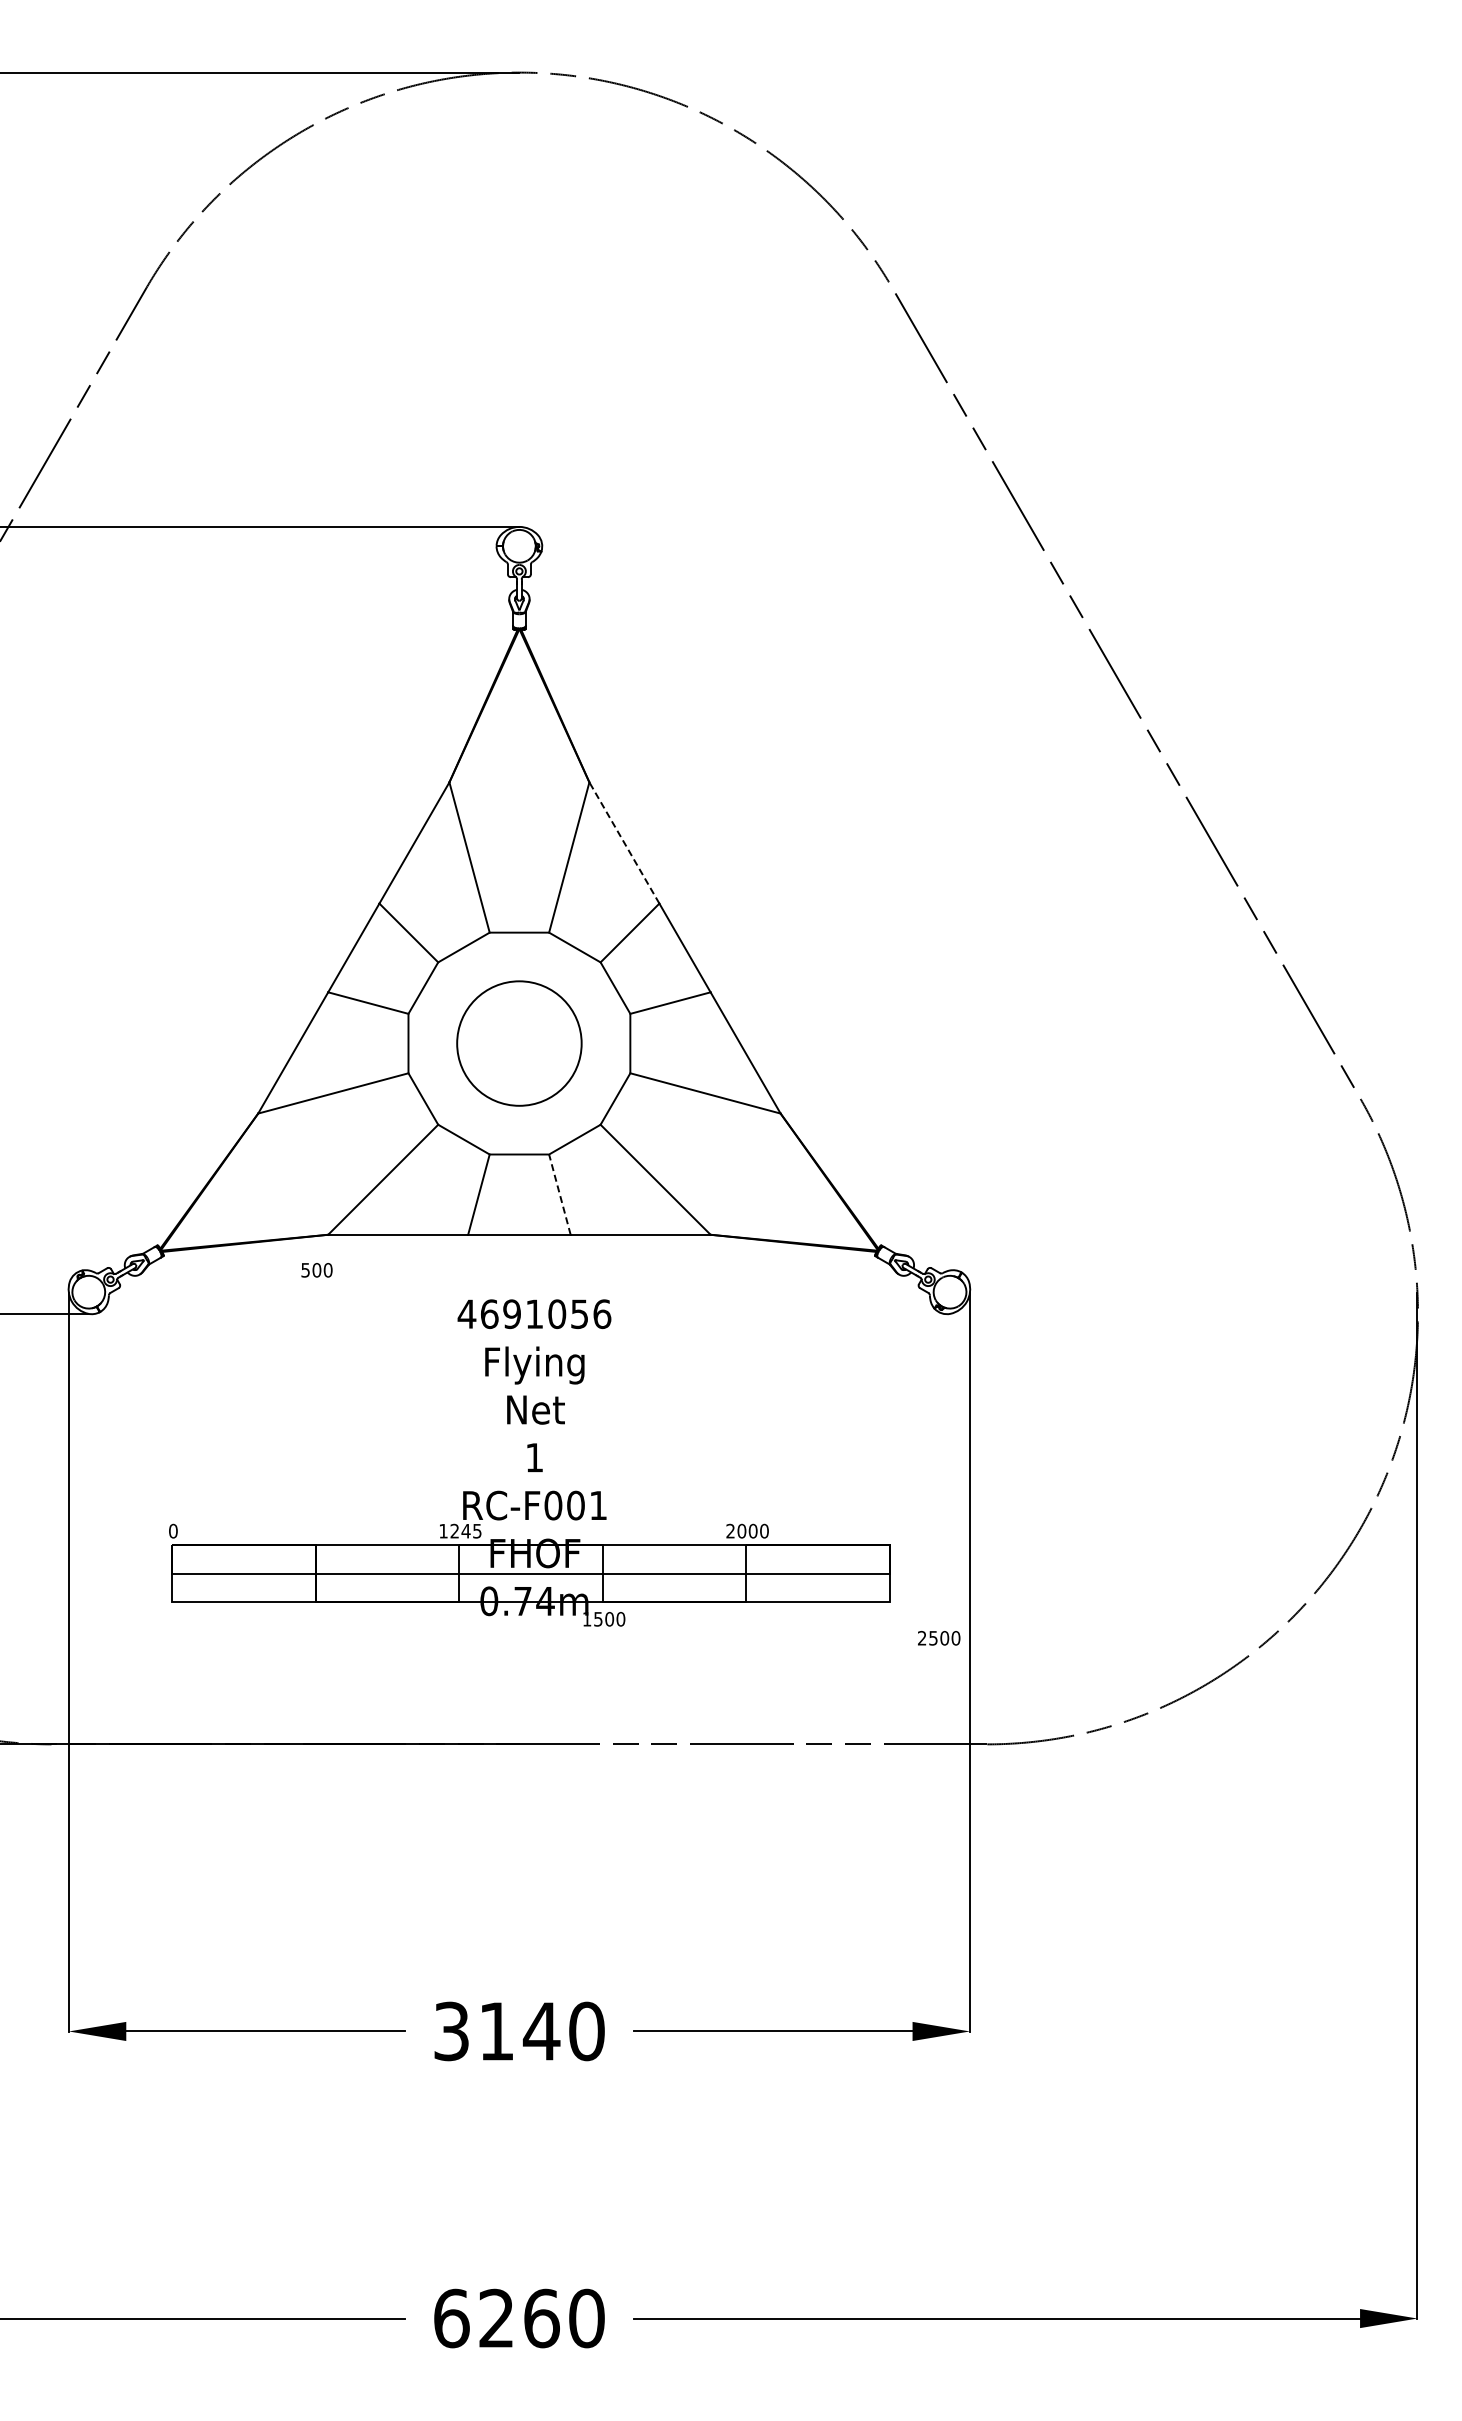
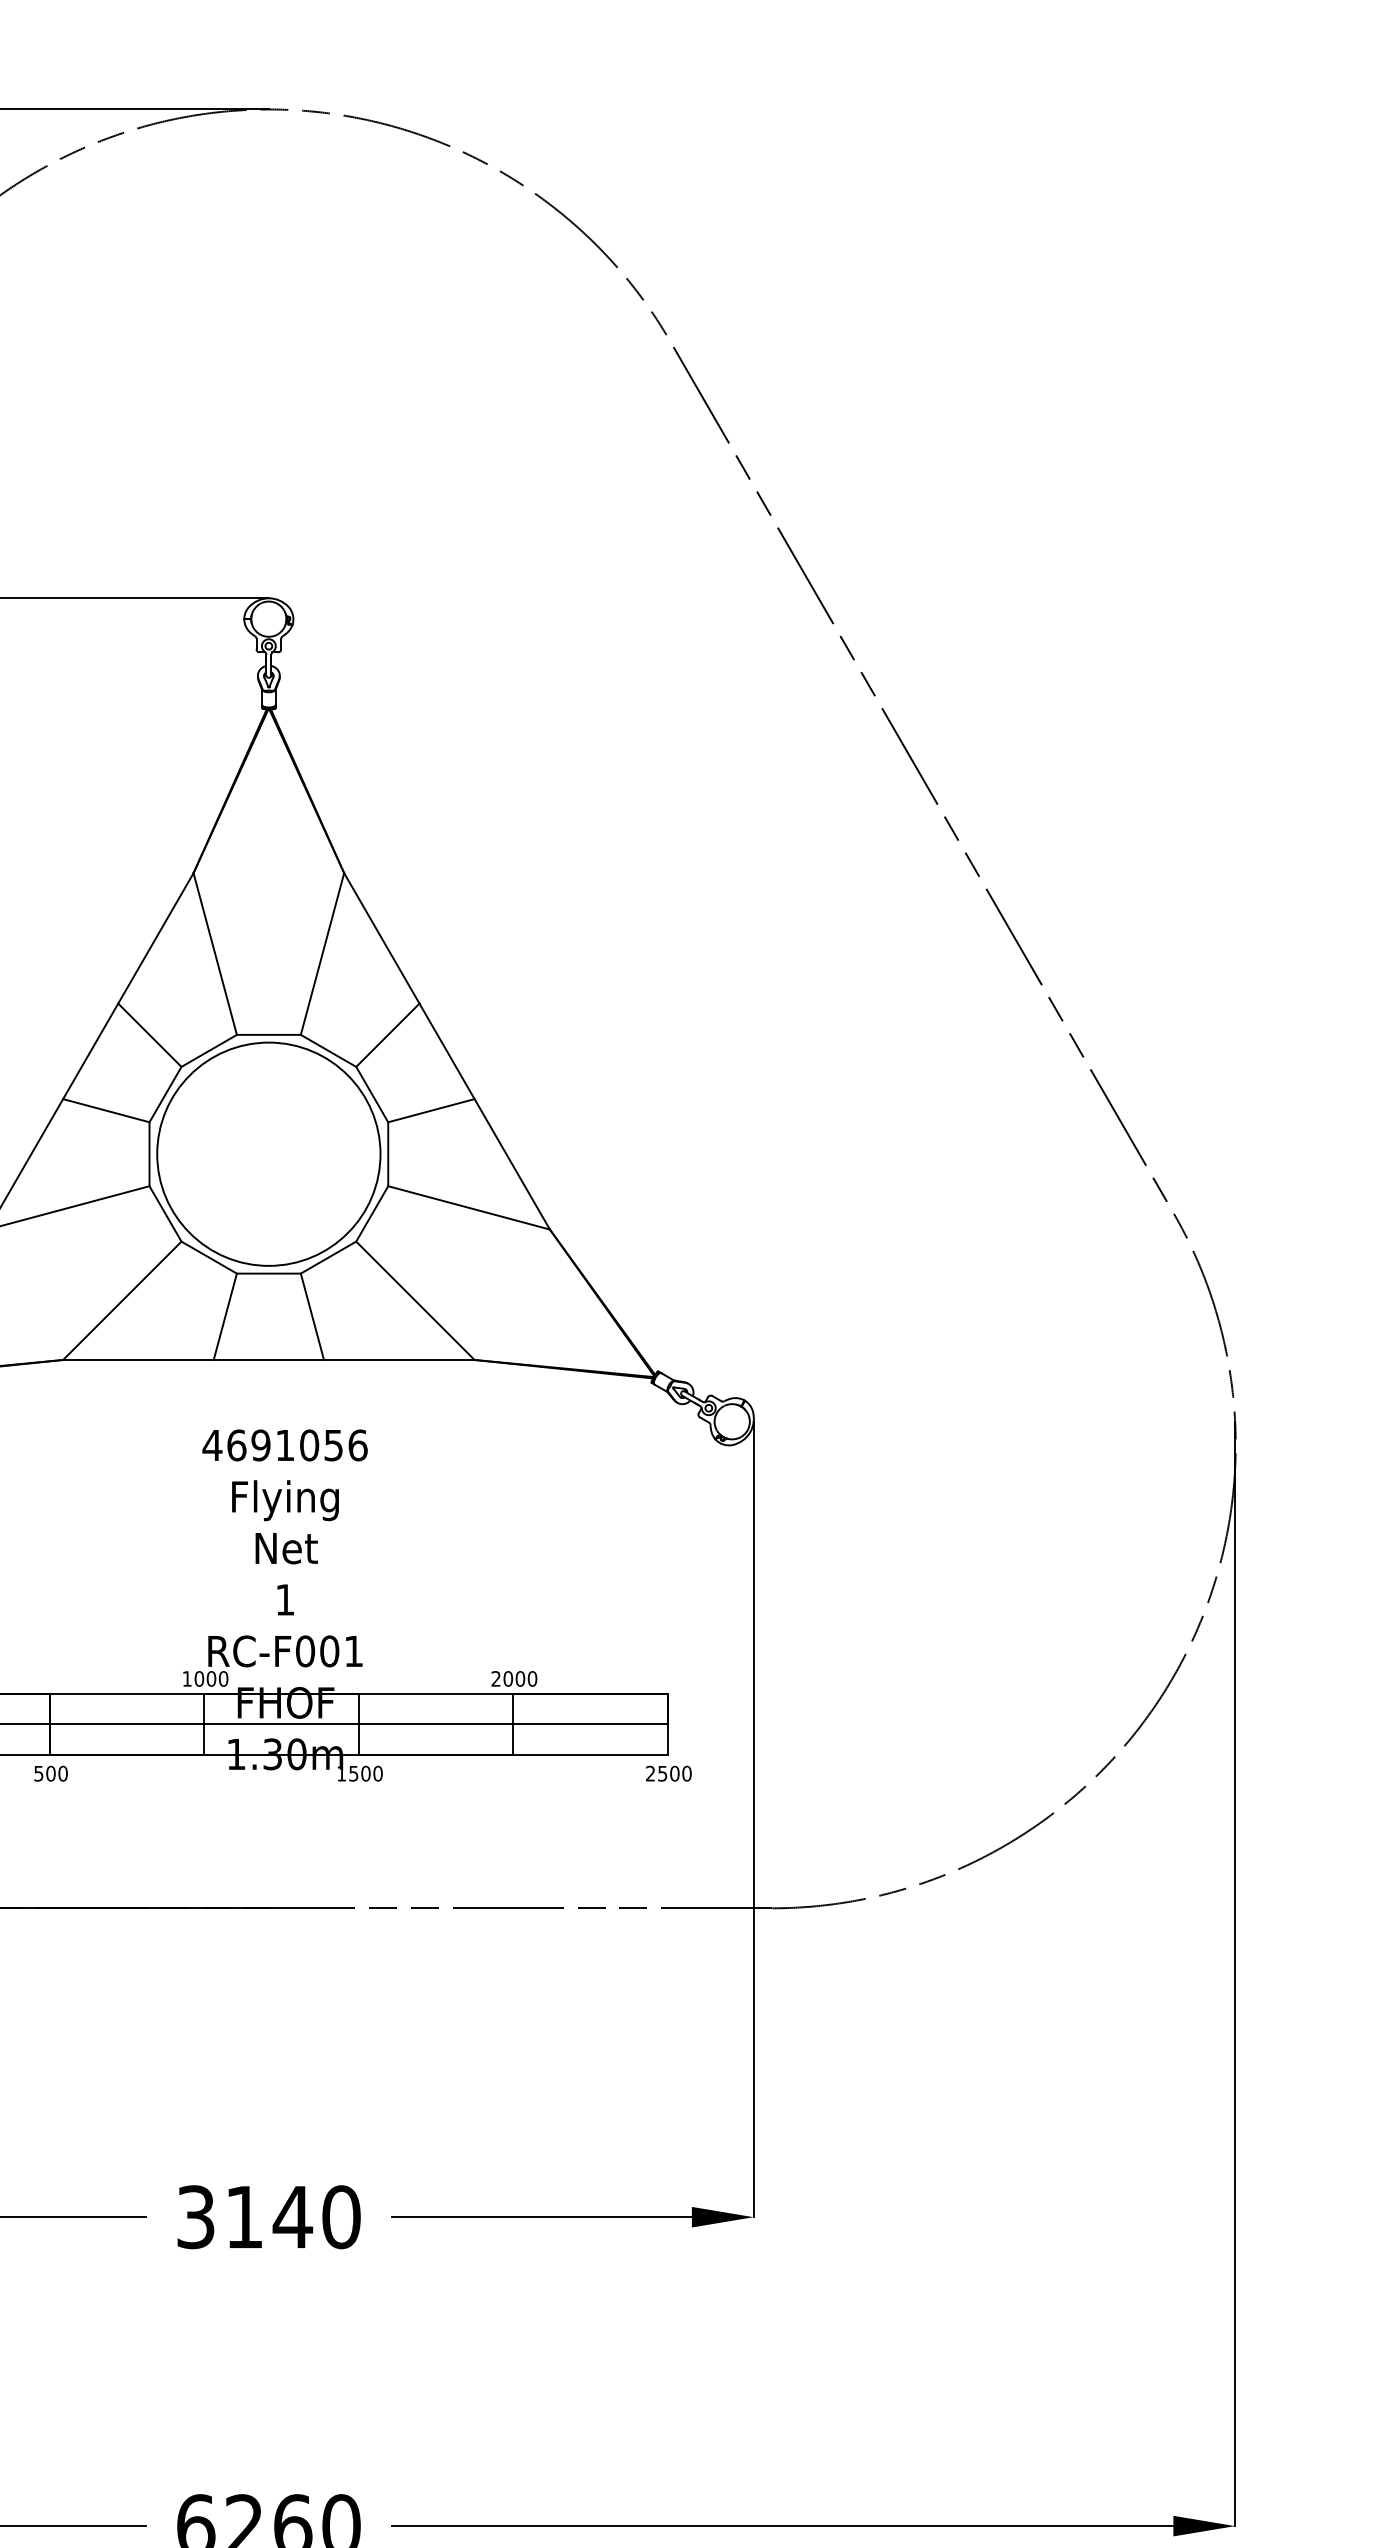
line: (624, 842) -> (381, 937), dashed -> solid
circle: (519, 1043) -> (268, 1154), size x1.67
line: (559, 1194) -> (312, 1316), dashed -> solid
text: (316, 1270) -> (50, 1773), moved
text: (465, 1530) -> (210, 1678), 1245 -> 1000
text: (517, 1601) -> (266, 1754), 0.74m -> 1.30m
text: (939, 1638) -> (669, 1773), moved

